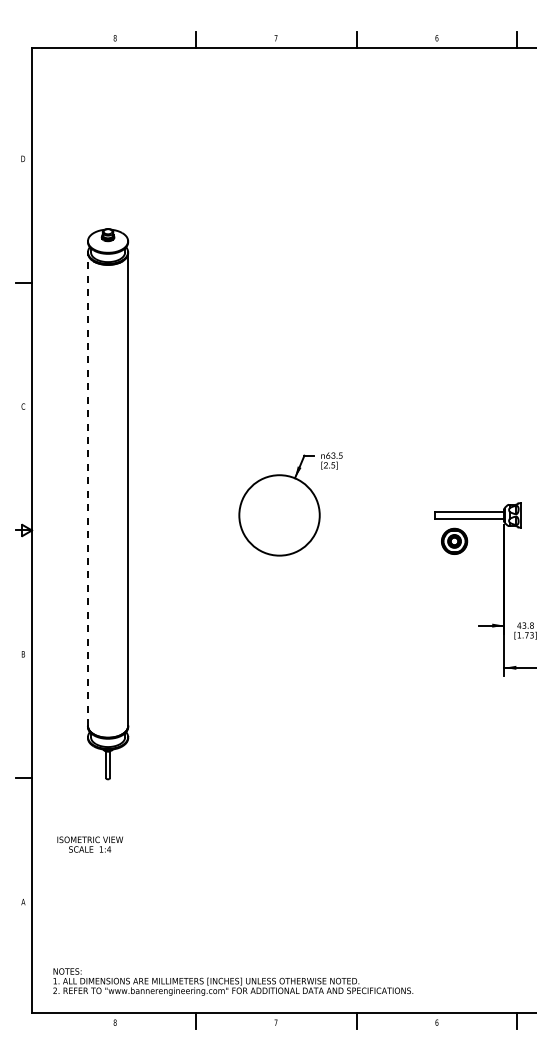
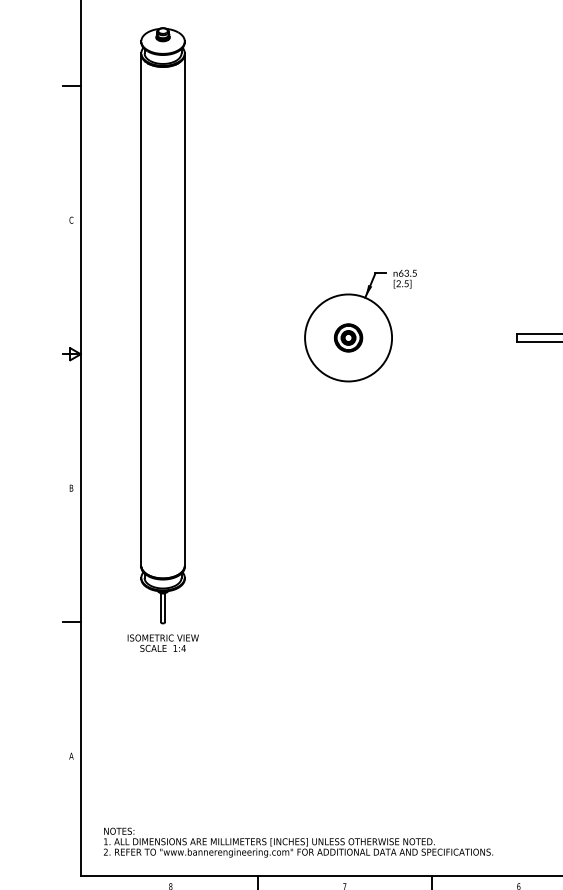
line: (87, 489) -> (140, 309), dashed -> solid
part: (454, 540) -> (348, 336), moved
text: (89, 844) -> (162, 643), moved

